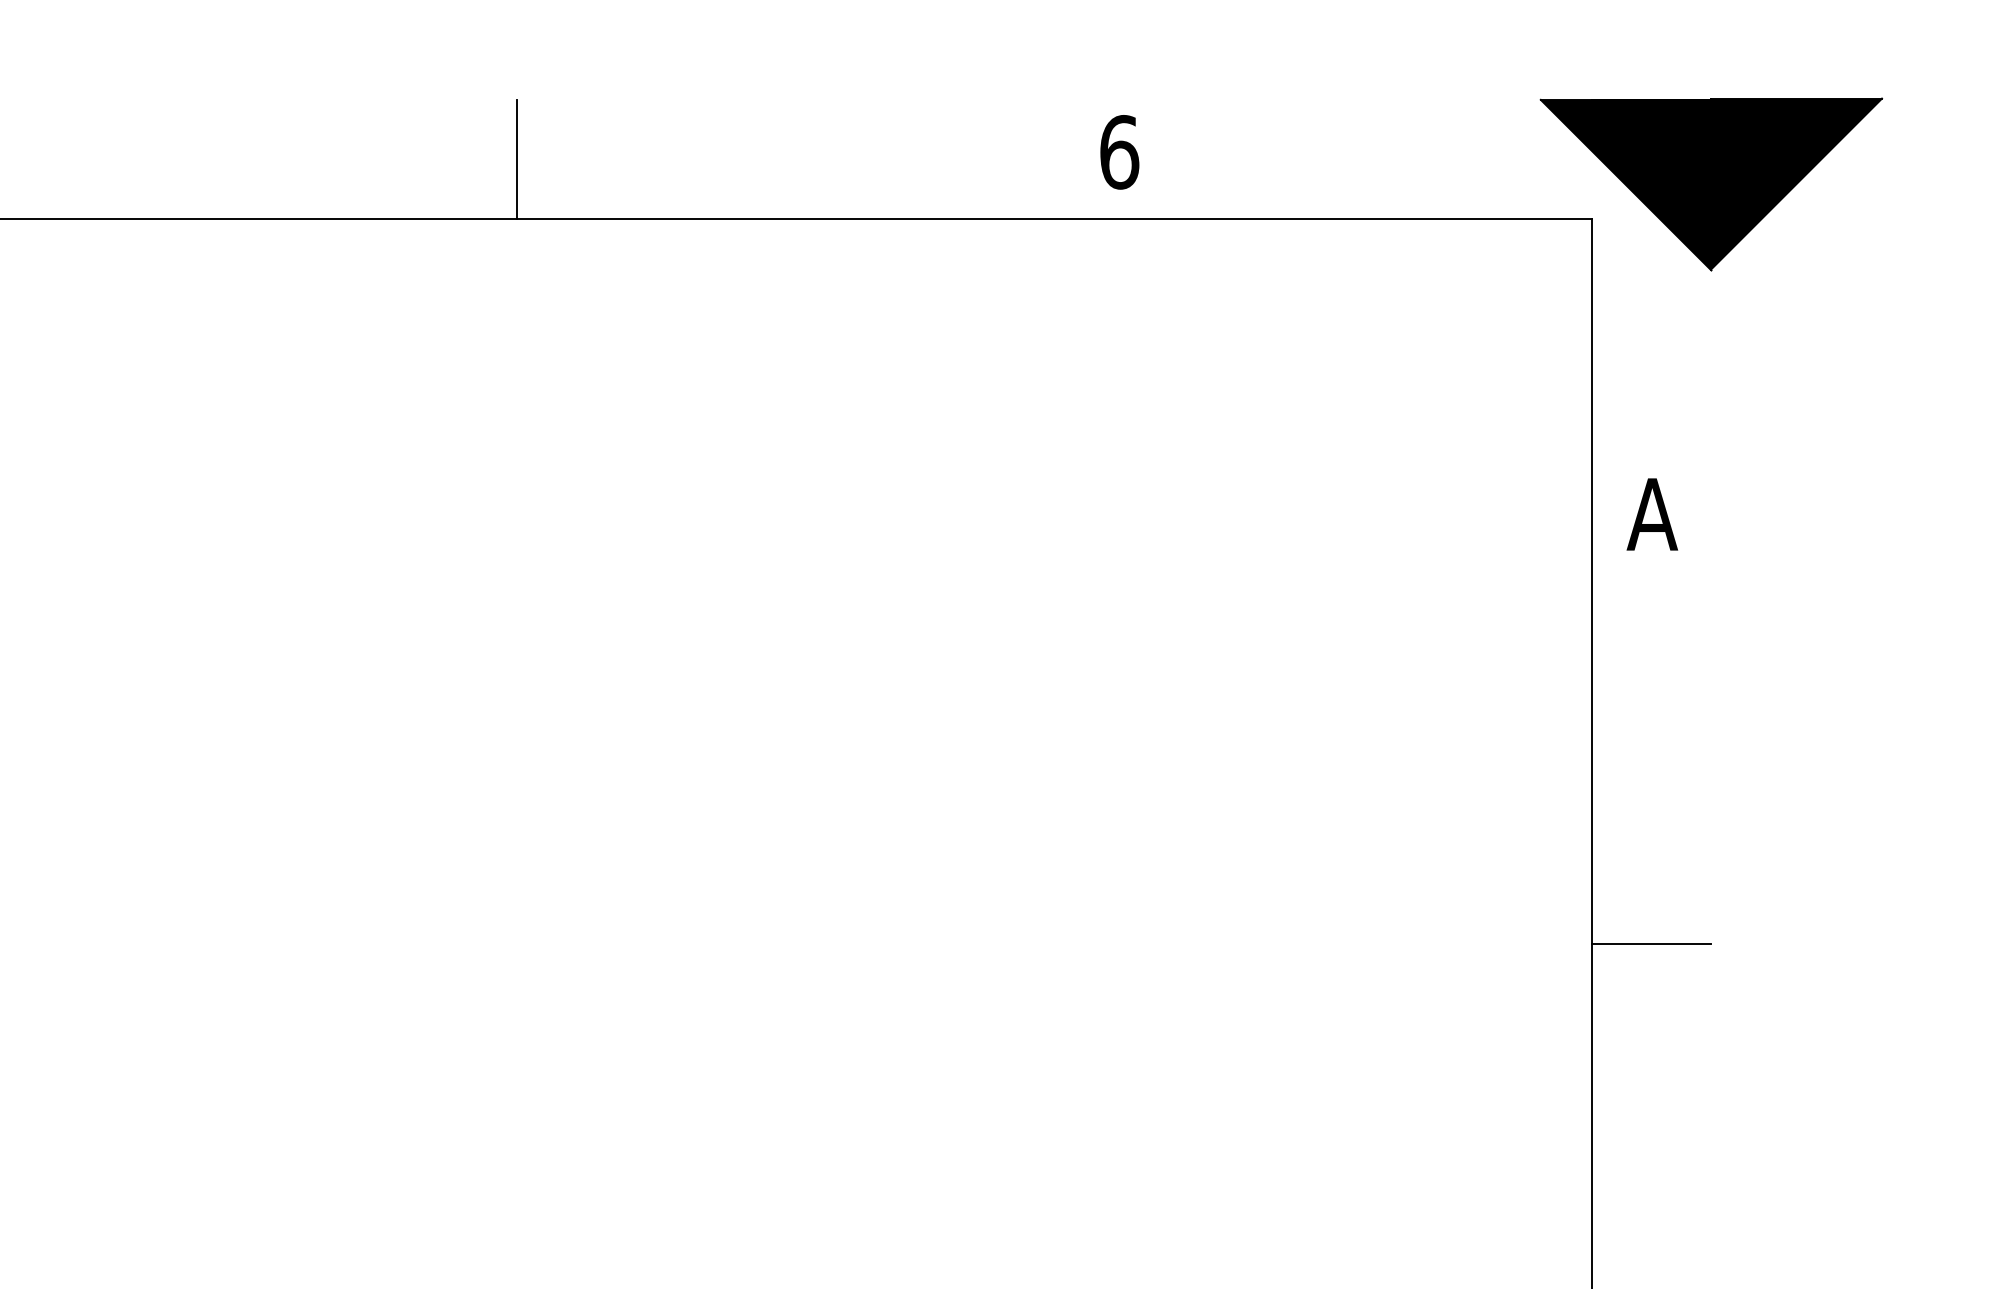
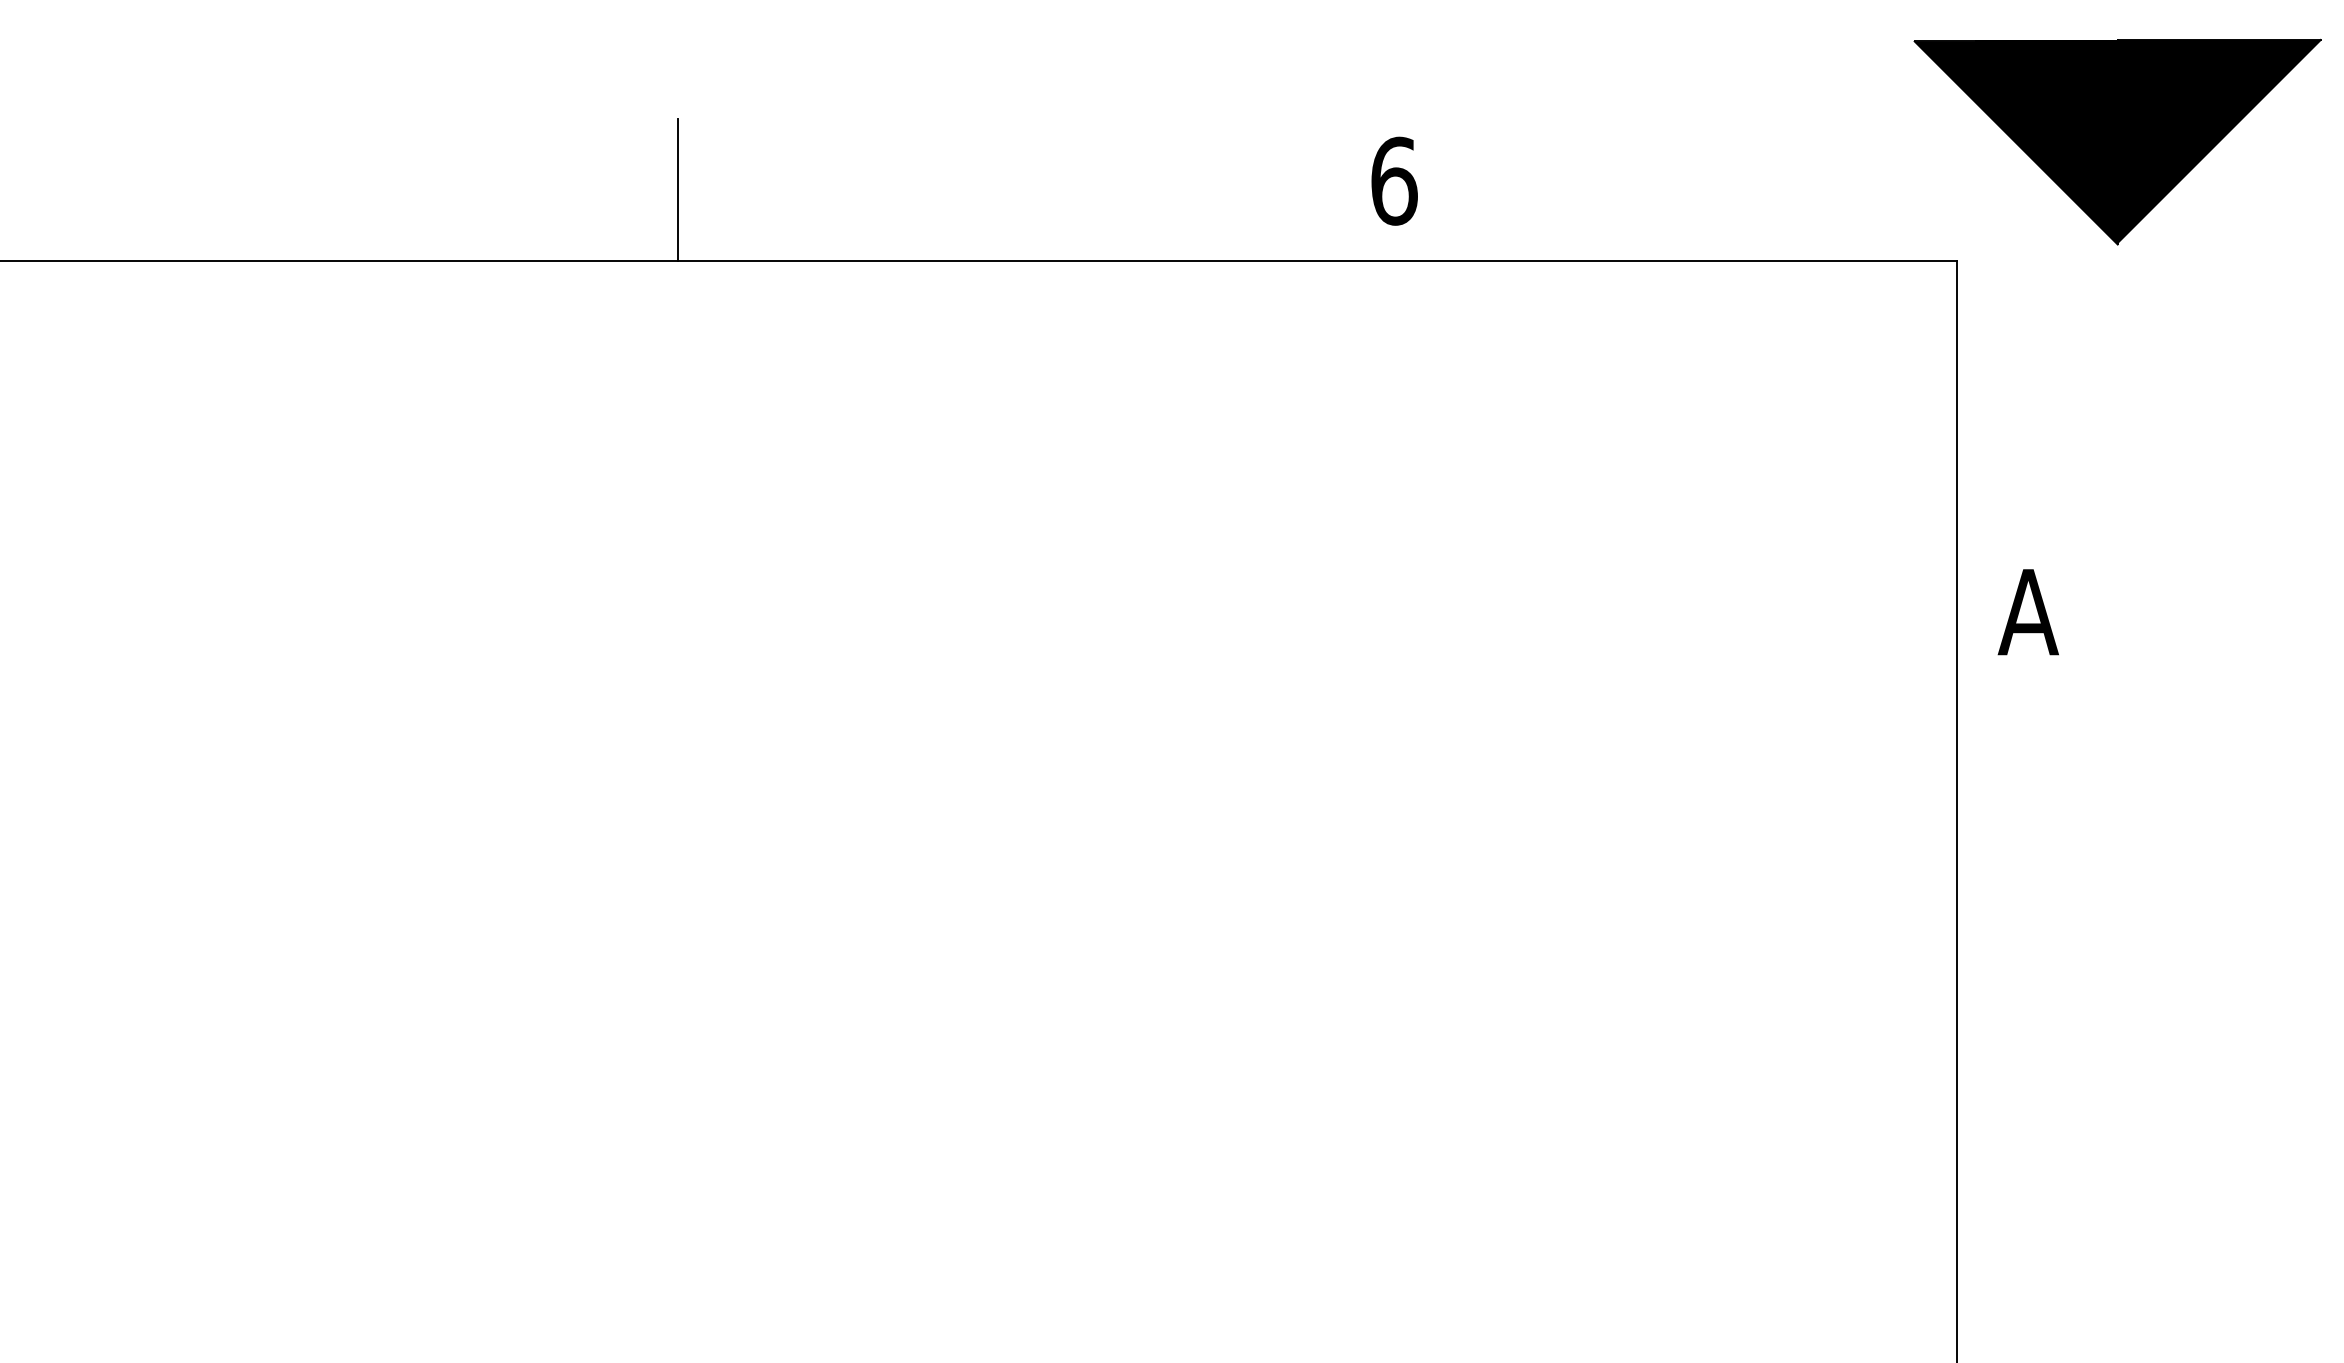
part: (1711, 184) -> (2117, 142), moved
line: (1651, 944) -> (2027, 1123), removed

